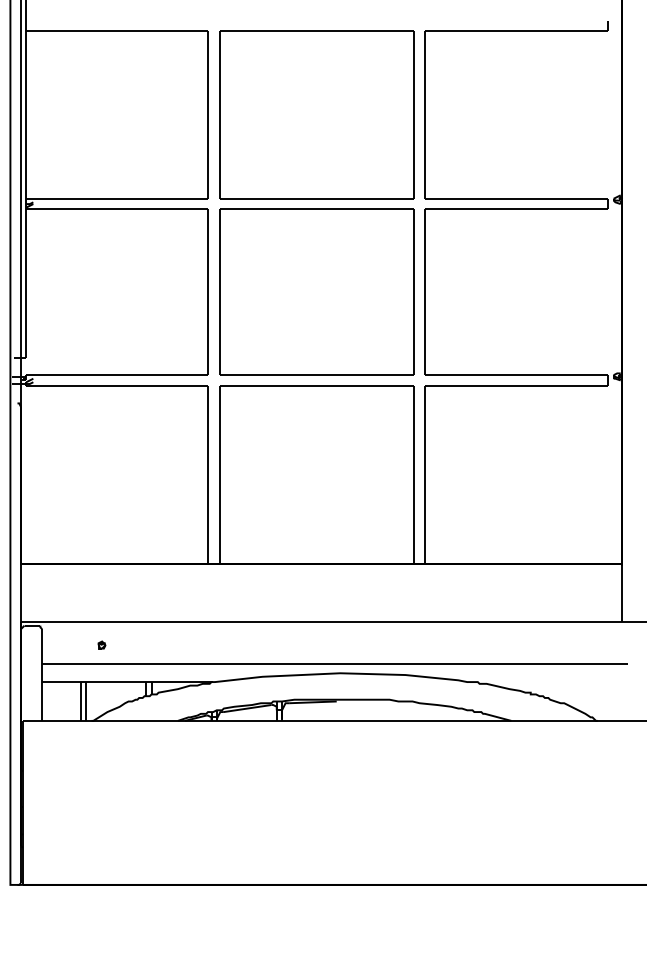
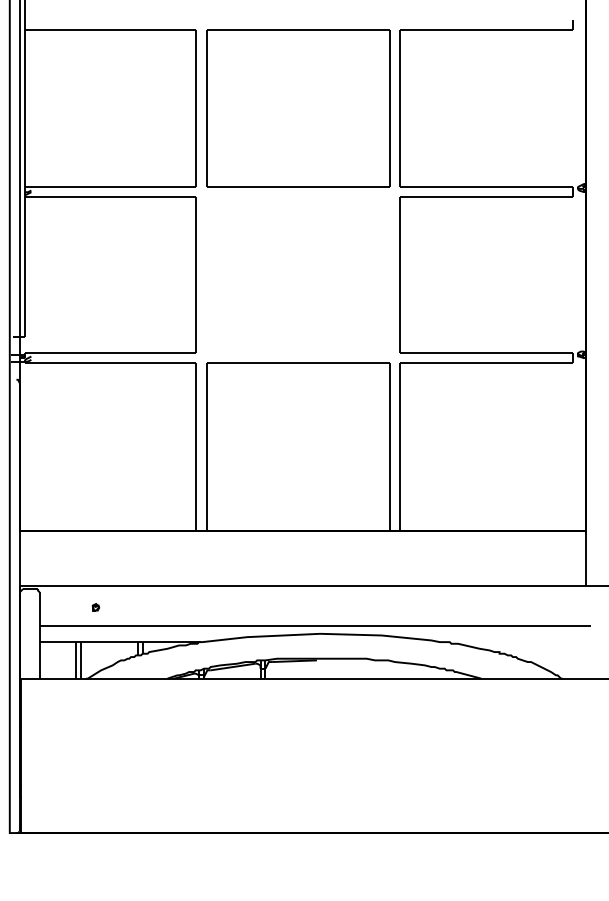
part: (317, 291) -> (298, 274), removed

